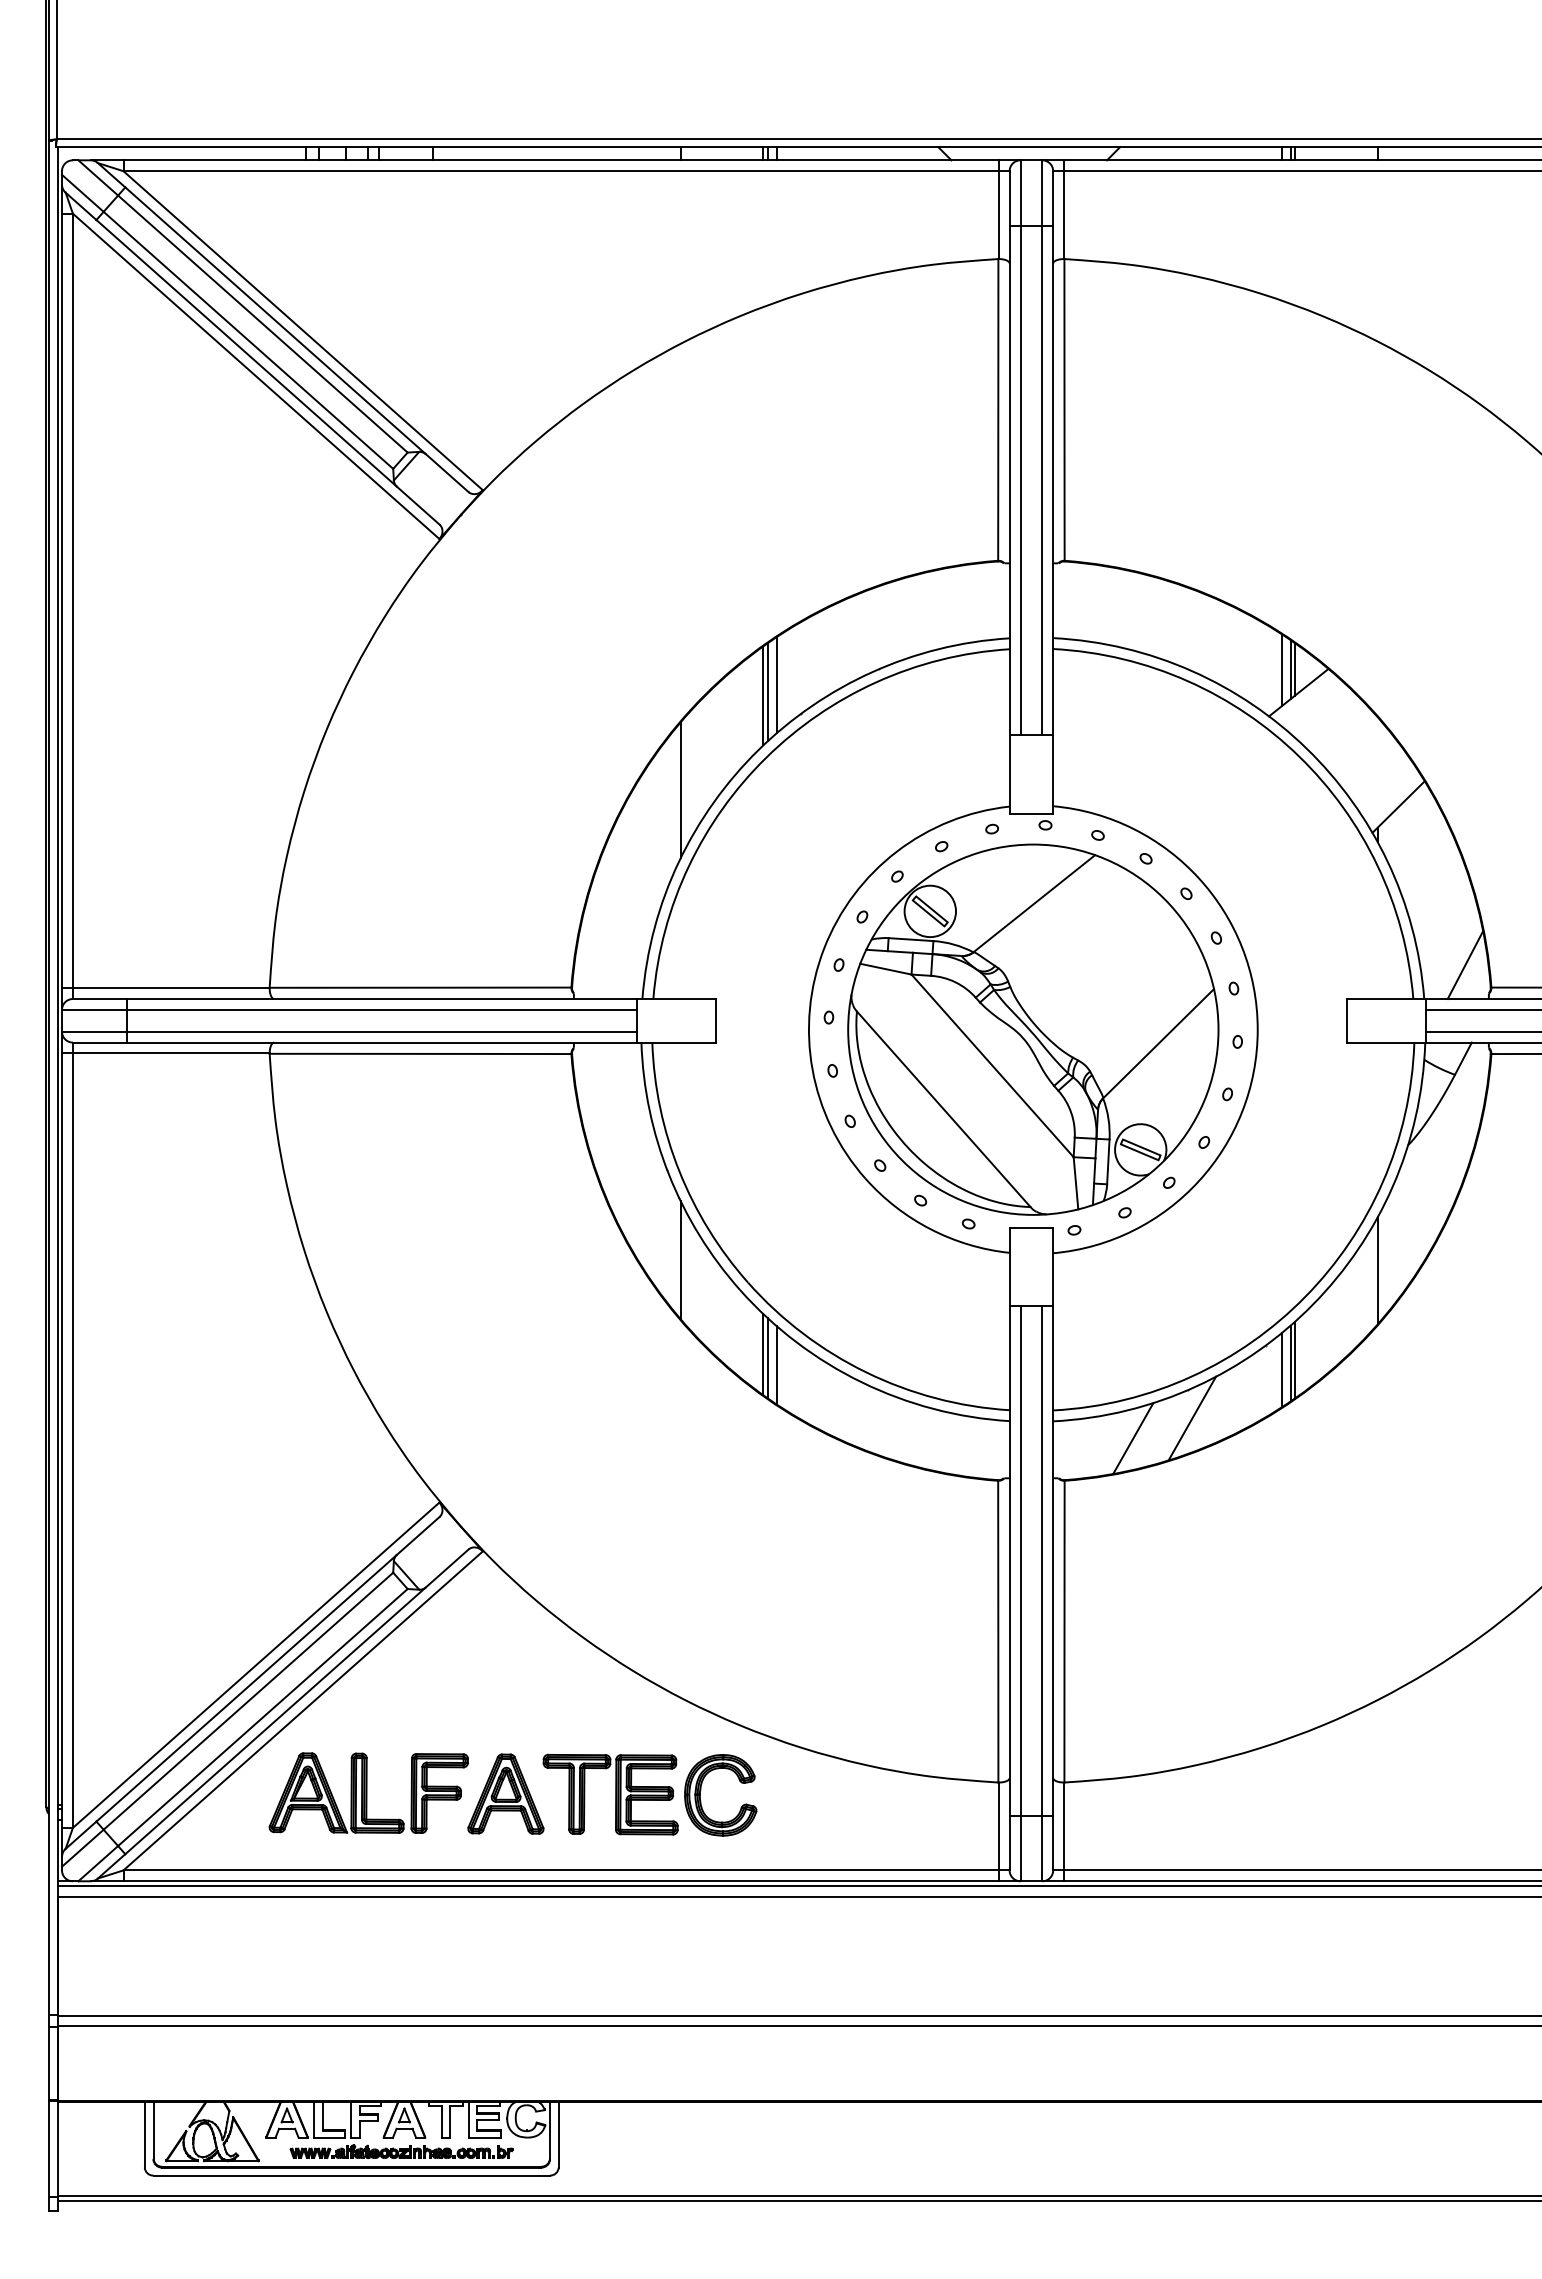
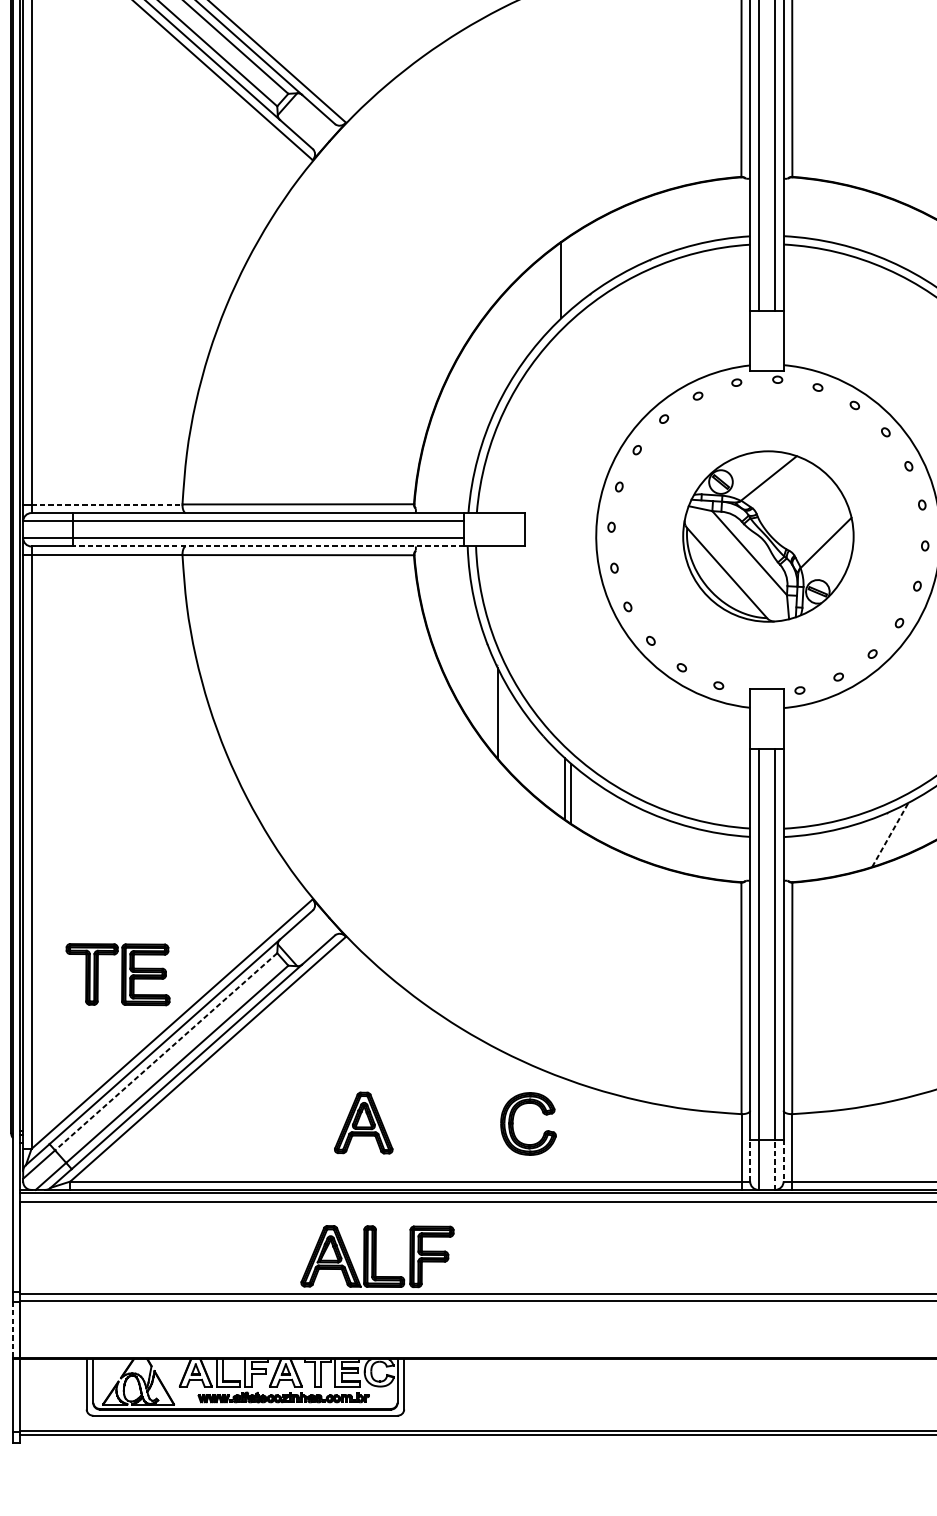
line: (776, 685) -> (571, 272), removed
line: (767, 692) -> (564, 277), removed
line: (680, 790) -> (497, 353), removed
line: (171, 988) -> (107, 504), solid -> dashed
part: (1033, 1029) -> (768, 536), size x0.6
line: (382, 1042) -> (269, 546), solid -> dashed
line: (763, 1354) -> (561, 785), removed
line: (1192, 1418) -> (890, 834), solid -> dashed
line: (1133, 1438) -> (845, 850), removed
line: (248, 1701) -> (166, 1051), solid -> dashed
part: (368, 1792) -> (377, 1256), moved
part: (610, 1794) -> (117, 974), moved
line: (1009, 1842) -> (750, 1160), solid -> dashed
line: (1053, 1843) -> (783, 1160), solid -> dashed
line: (1042, 1848) -> (775, 1164), solid -> dashed
line: (48, 2063) -> (12, 1329), solid -> dashed

